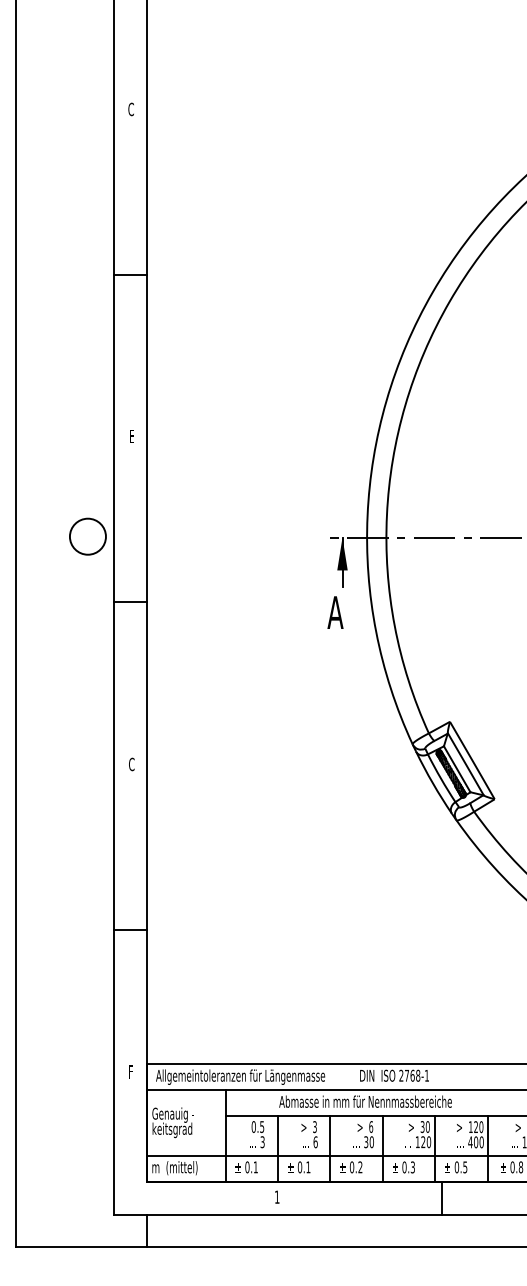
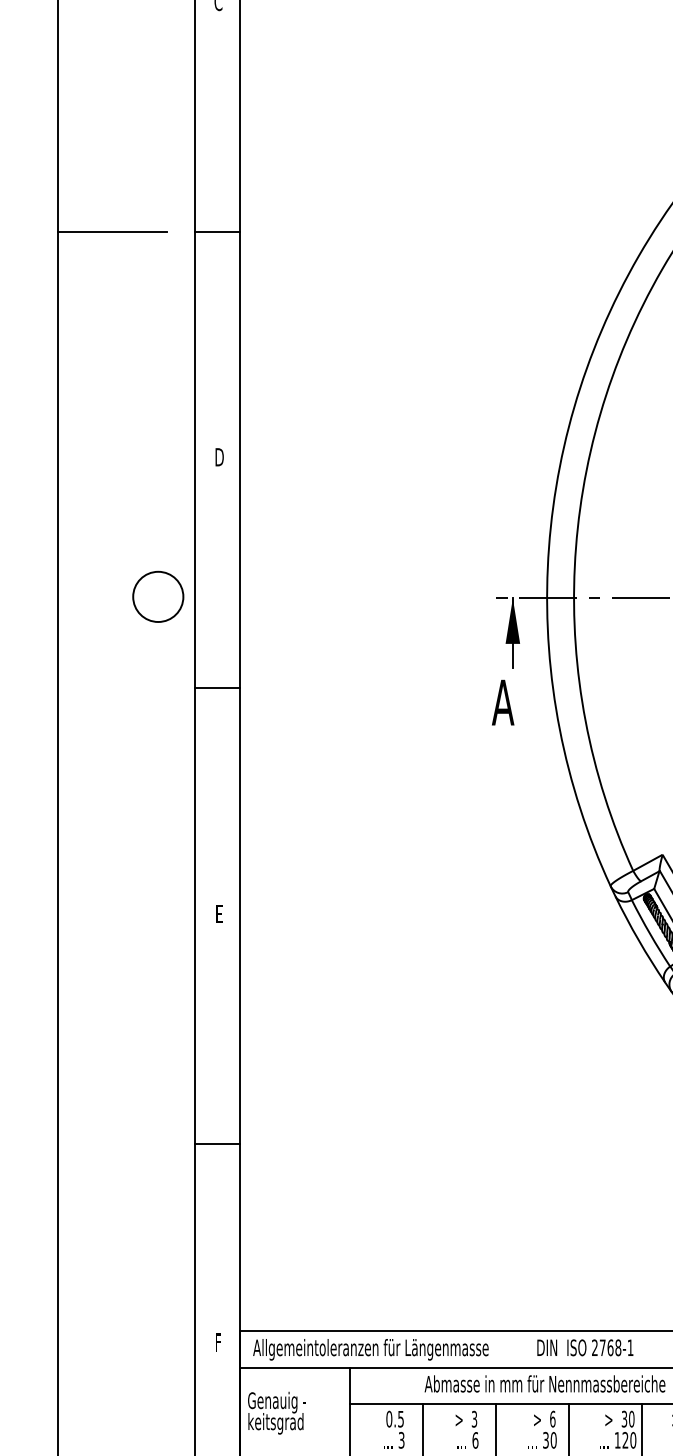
line: (54, 274) -> (111, 231), added
text: (131, 436) -> (218, 457), E -> D
text: (131, 764) -> (218, 914), C -> E

